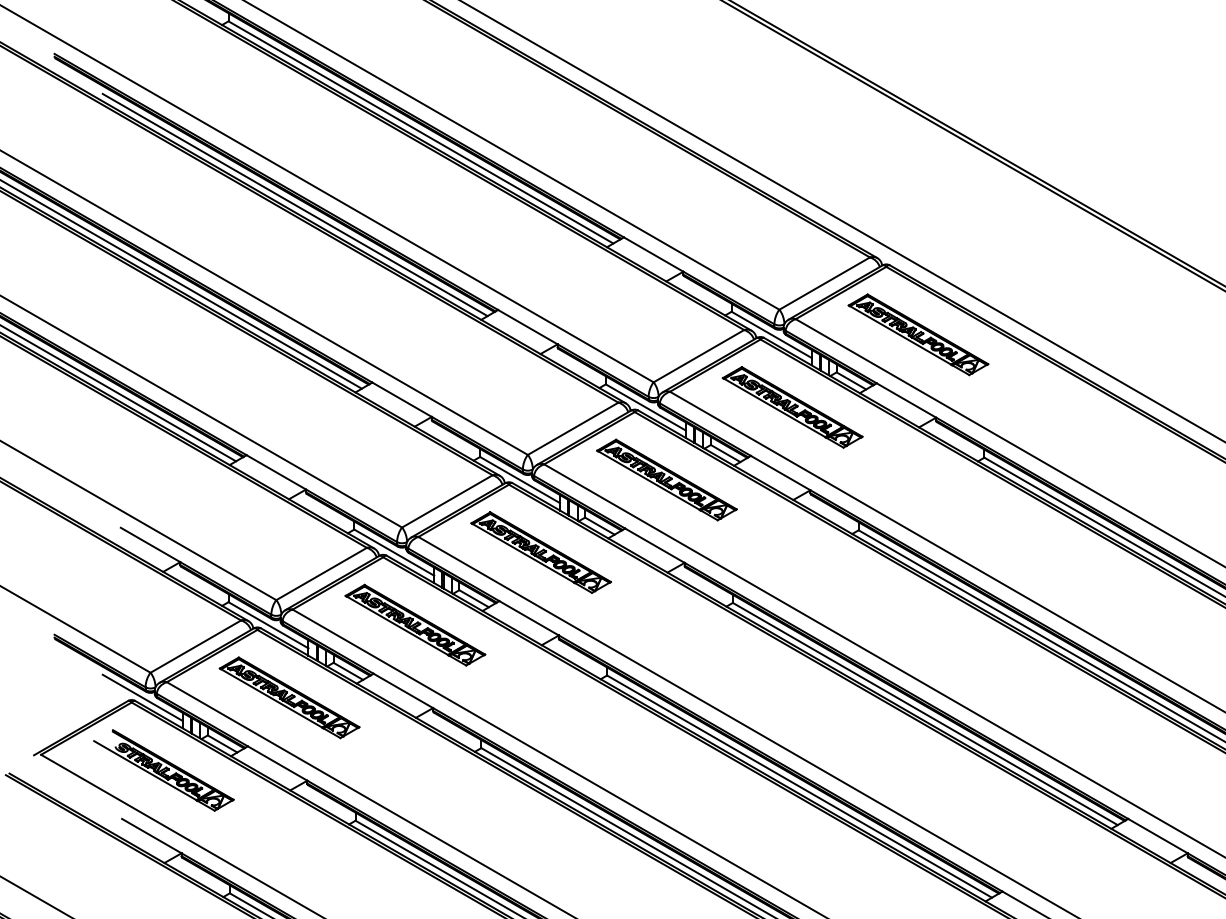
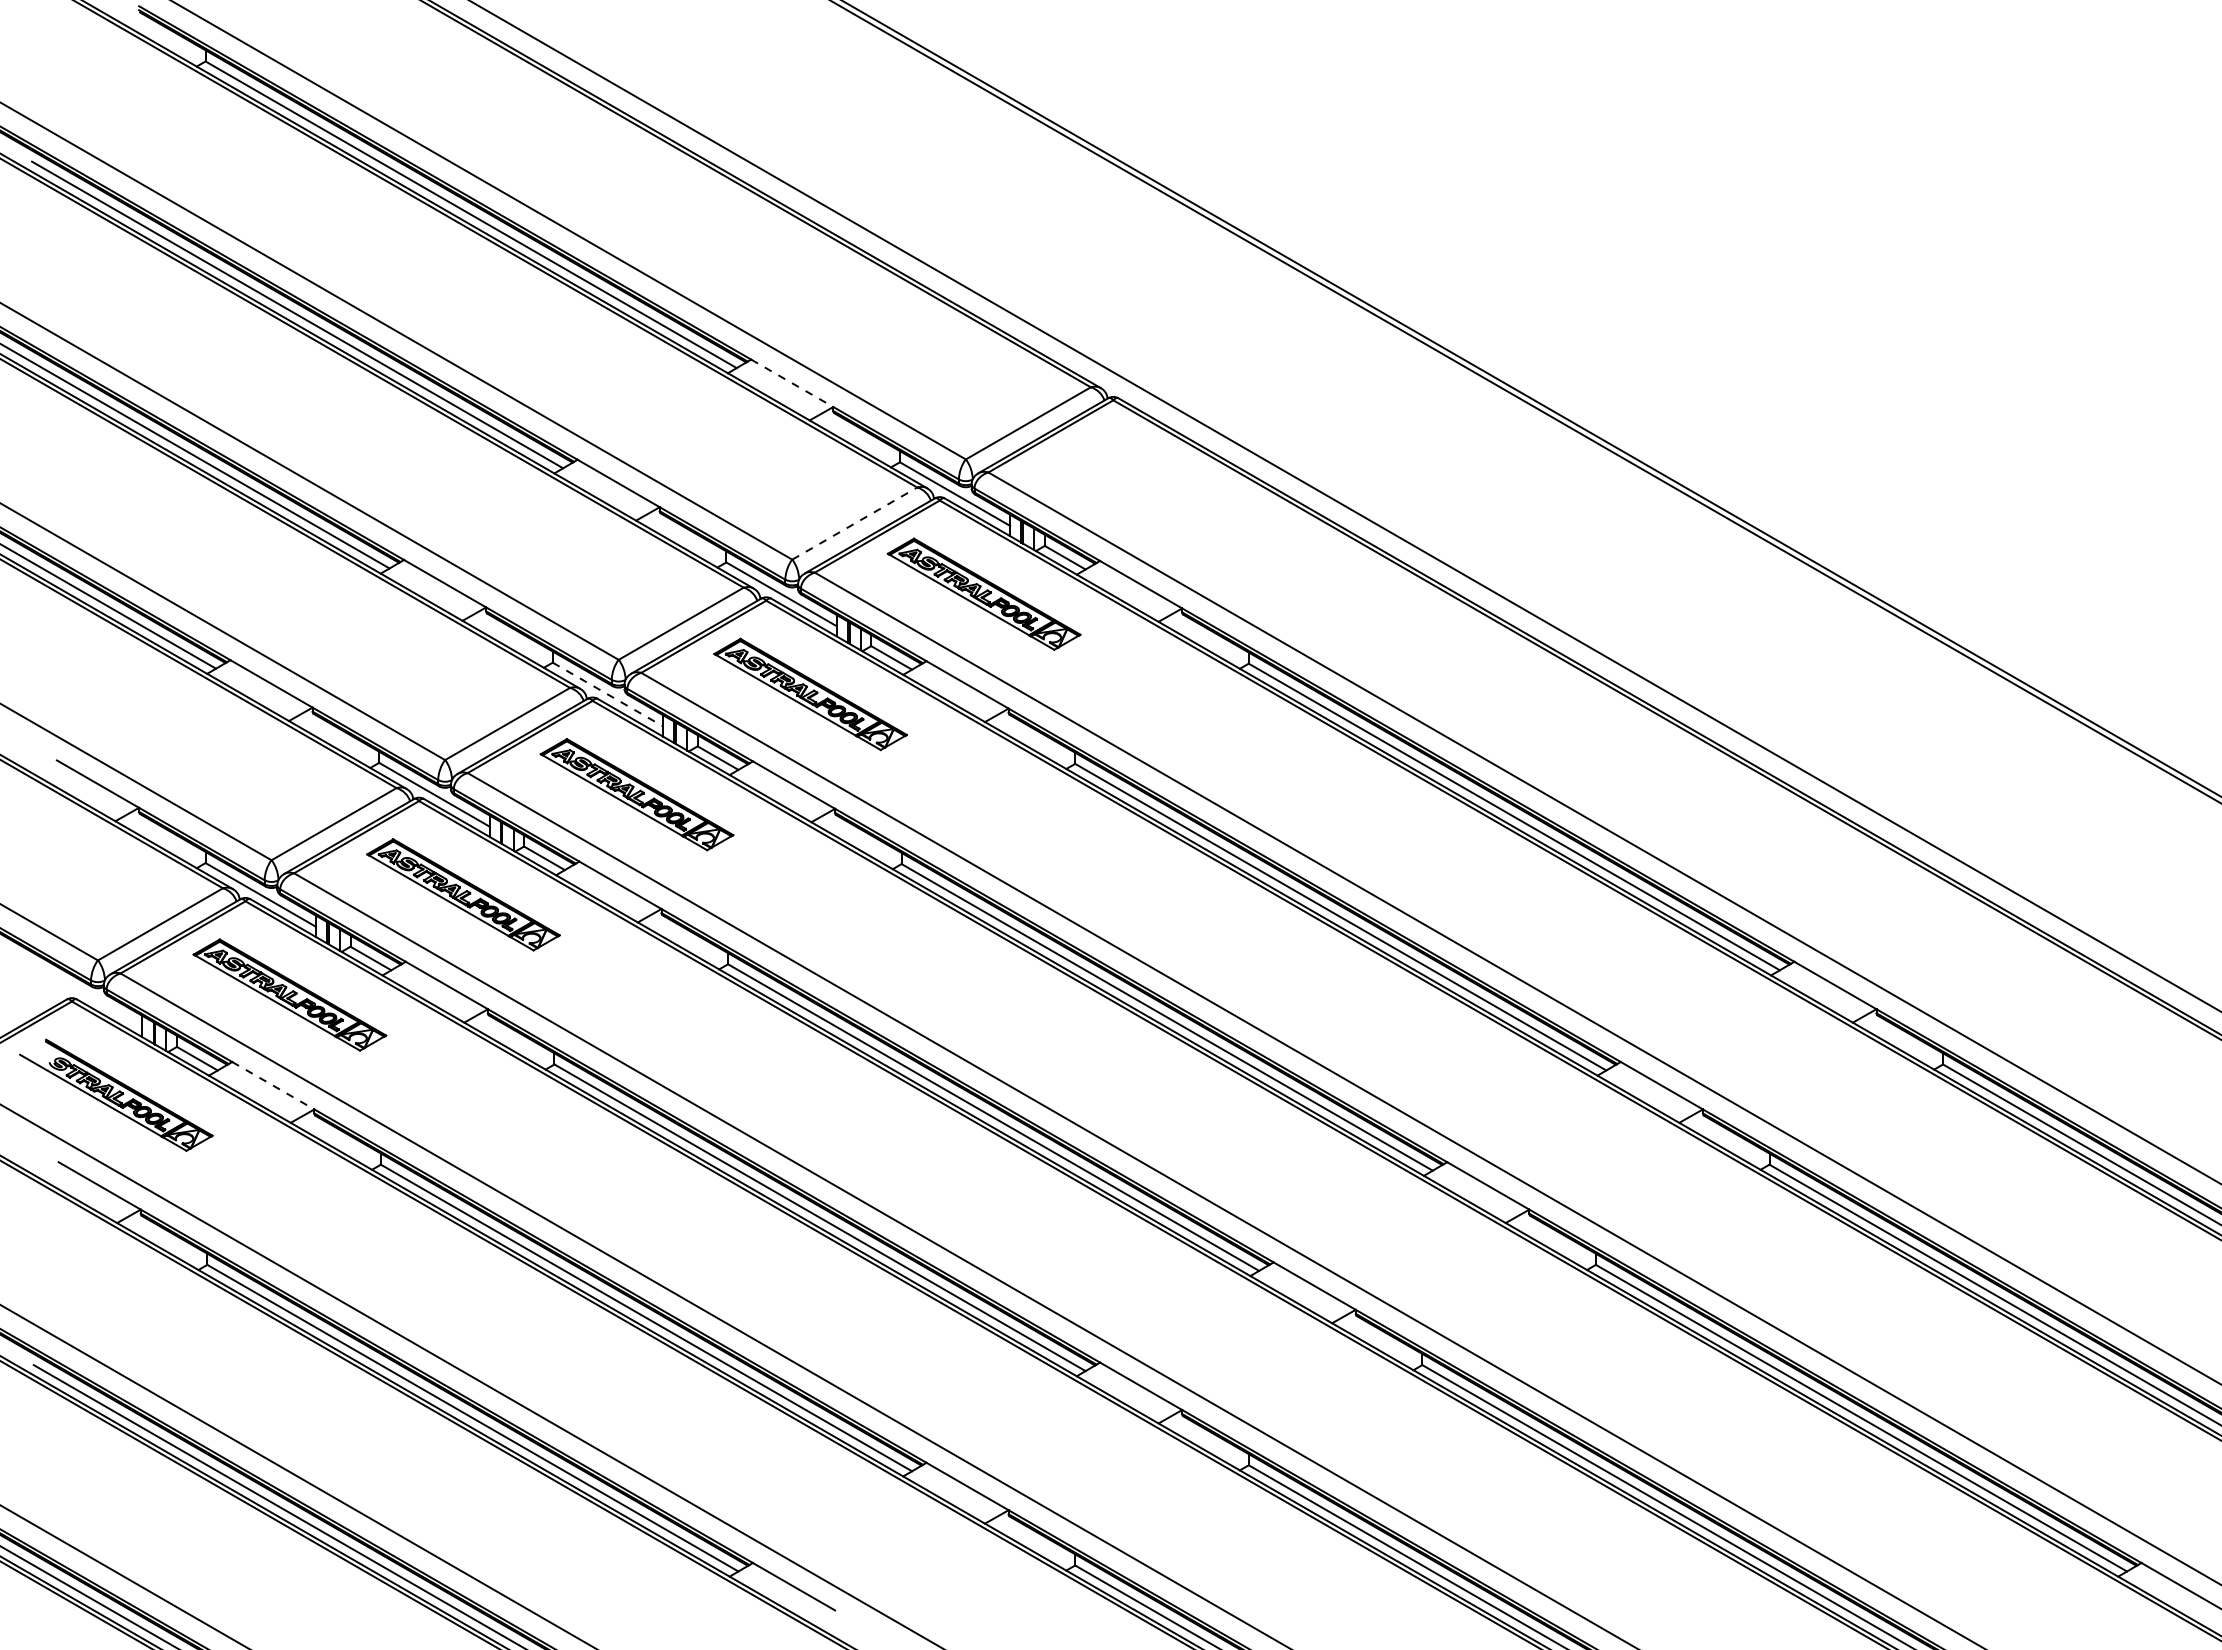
line: (653, 254) -> (792, 383), solid -> dashed
part: (918, 334) -> (1157, 493), removed
line: (699, 356) -> (855, 523), solid -> dashed
line: (519, 480) -> (607, 694), solid -> dashed
line: (142, 697) -> (87, 994), removed
line: (277, 763) -> (273, 1085), solid -> dashed

